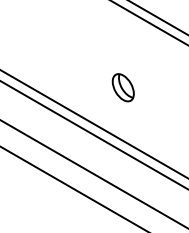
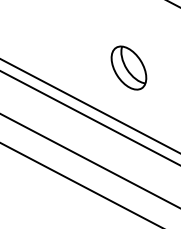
part: (123, 87) -> (129, 67), size x1.43

